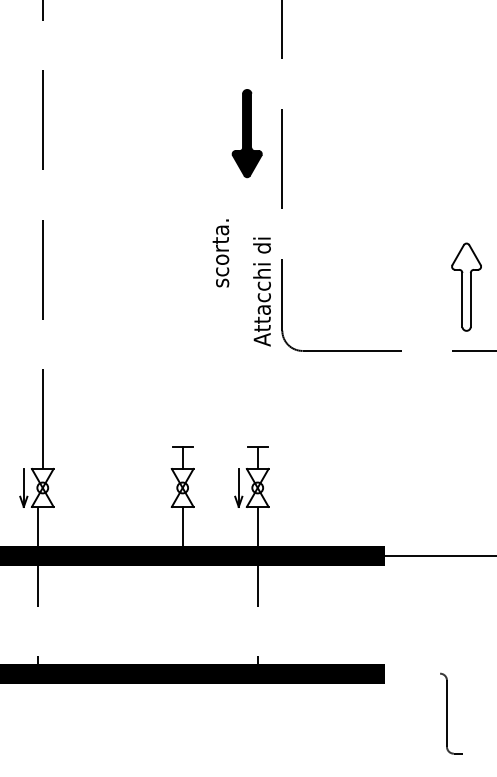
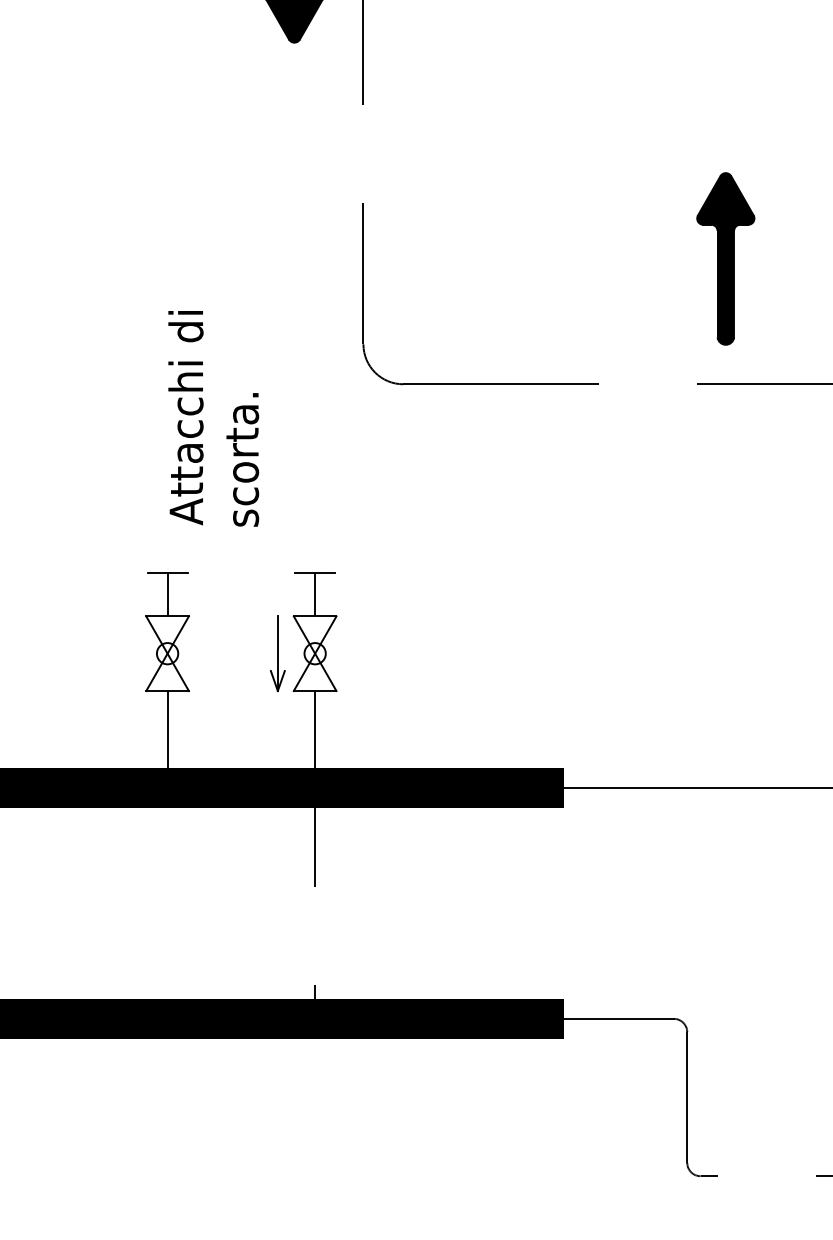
text: (220, 253) -> (241, 460), moved
fill: (466, 286) -> (725, 257), added
text: (261, 291) -> (184, 416), moved
line: (412, 673) -> (619, 1018), added

